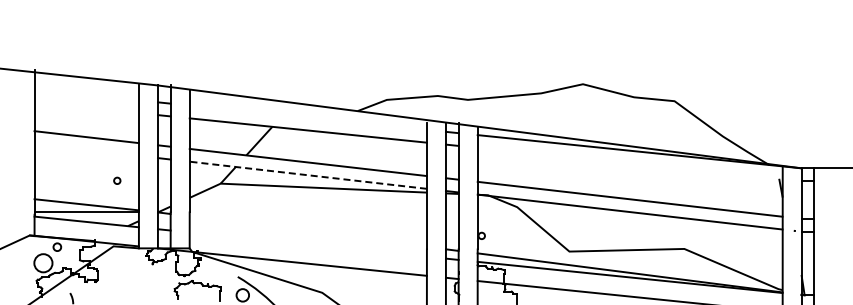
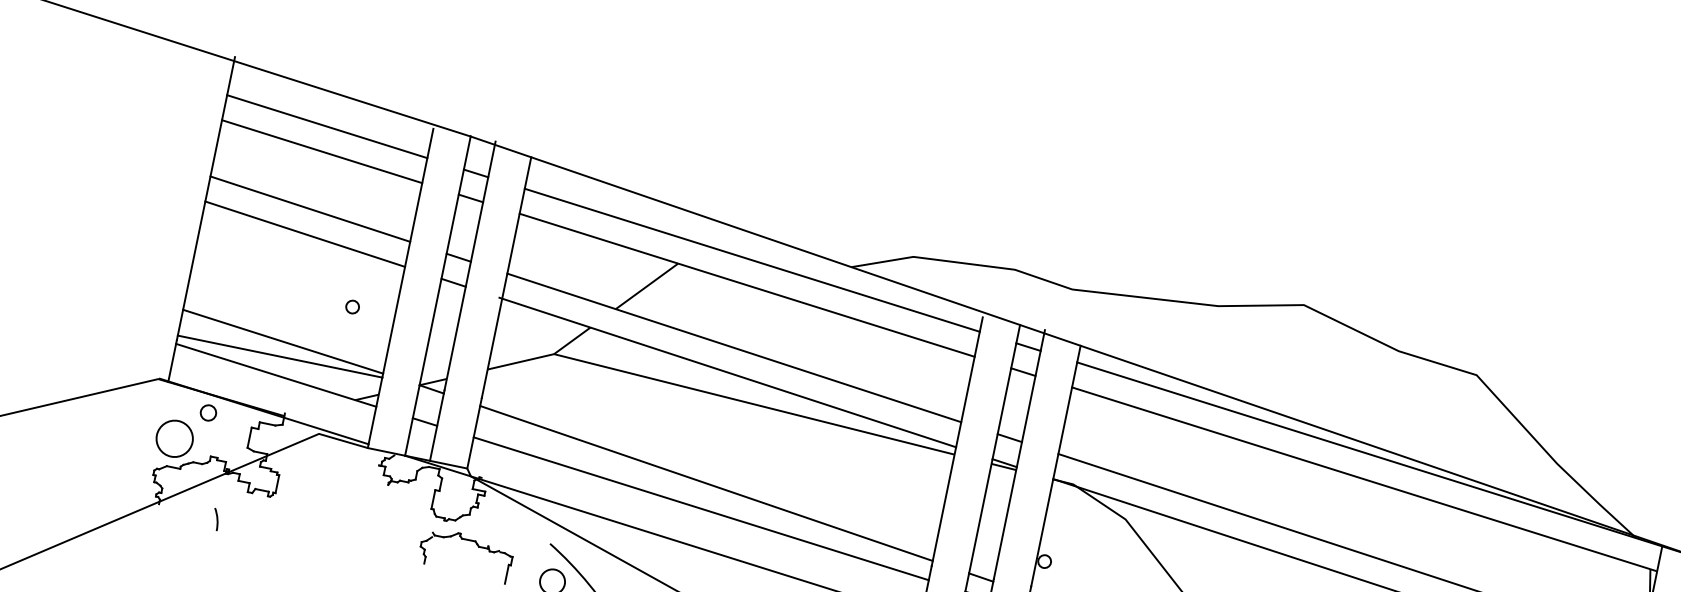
line: (86, 94) -> (327, 125), added
line: (86, 107) -> (321, 150), added
line: (307, 117) -> (750, 259), added
line: (86, 149) -> (304, 233), added
line: (629, 163) -> (1363, 479), added
line: (307, 175) -> (727, 373), dashed -> solid
line: (307, 231) -> (704, 482), added
line: (307, 244) -> (699, 508), added

